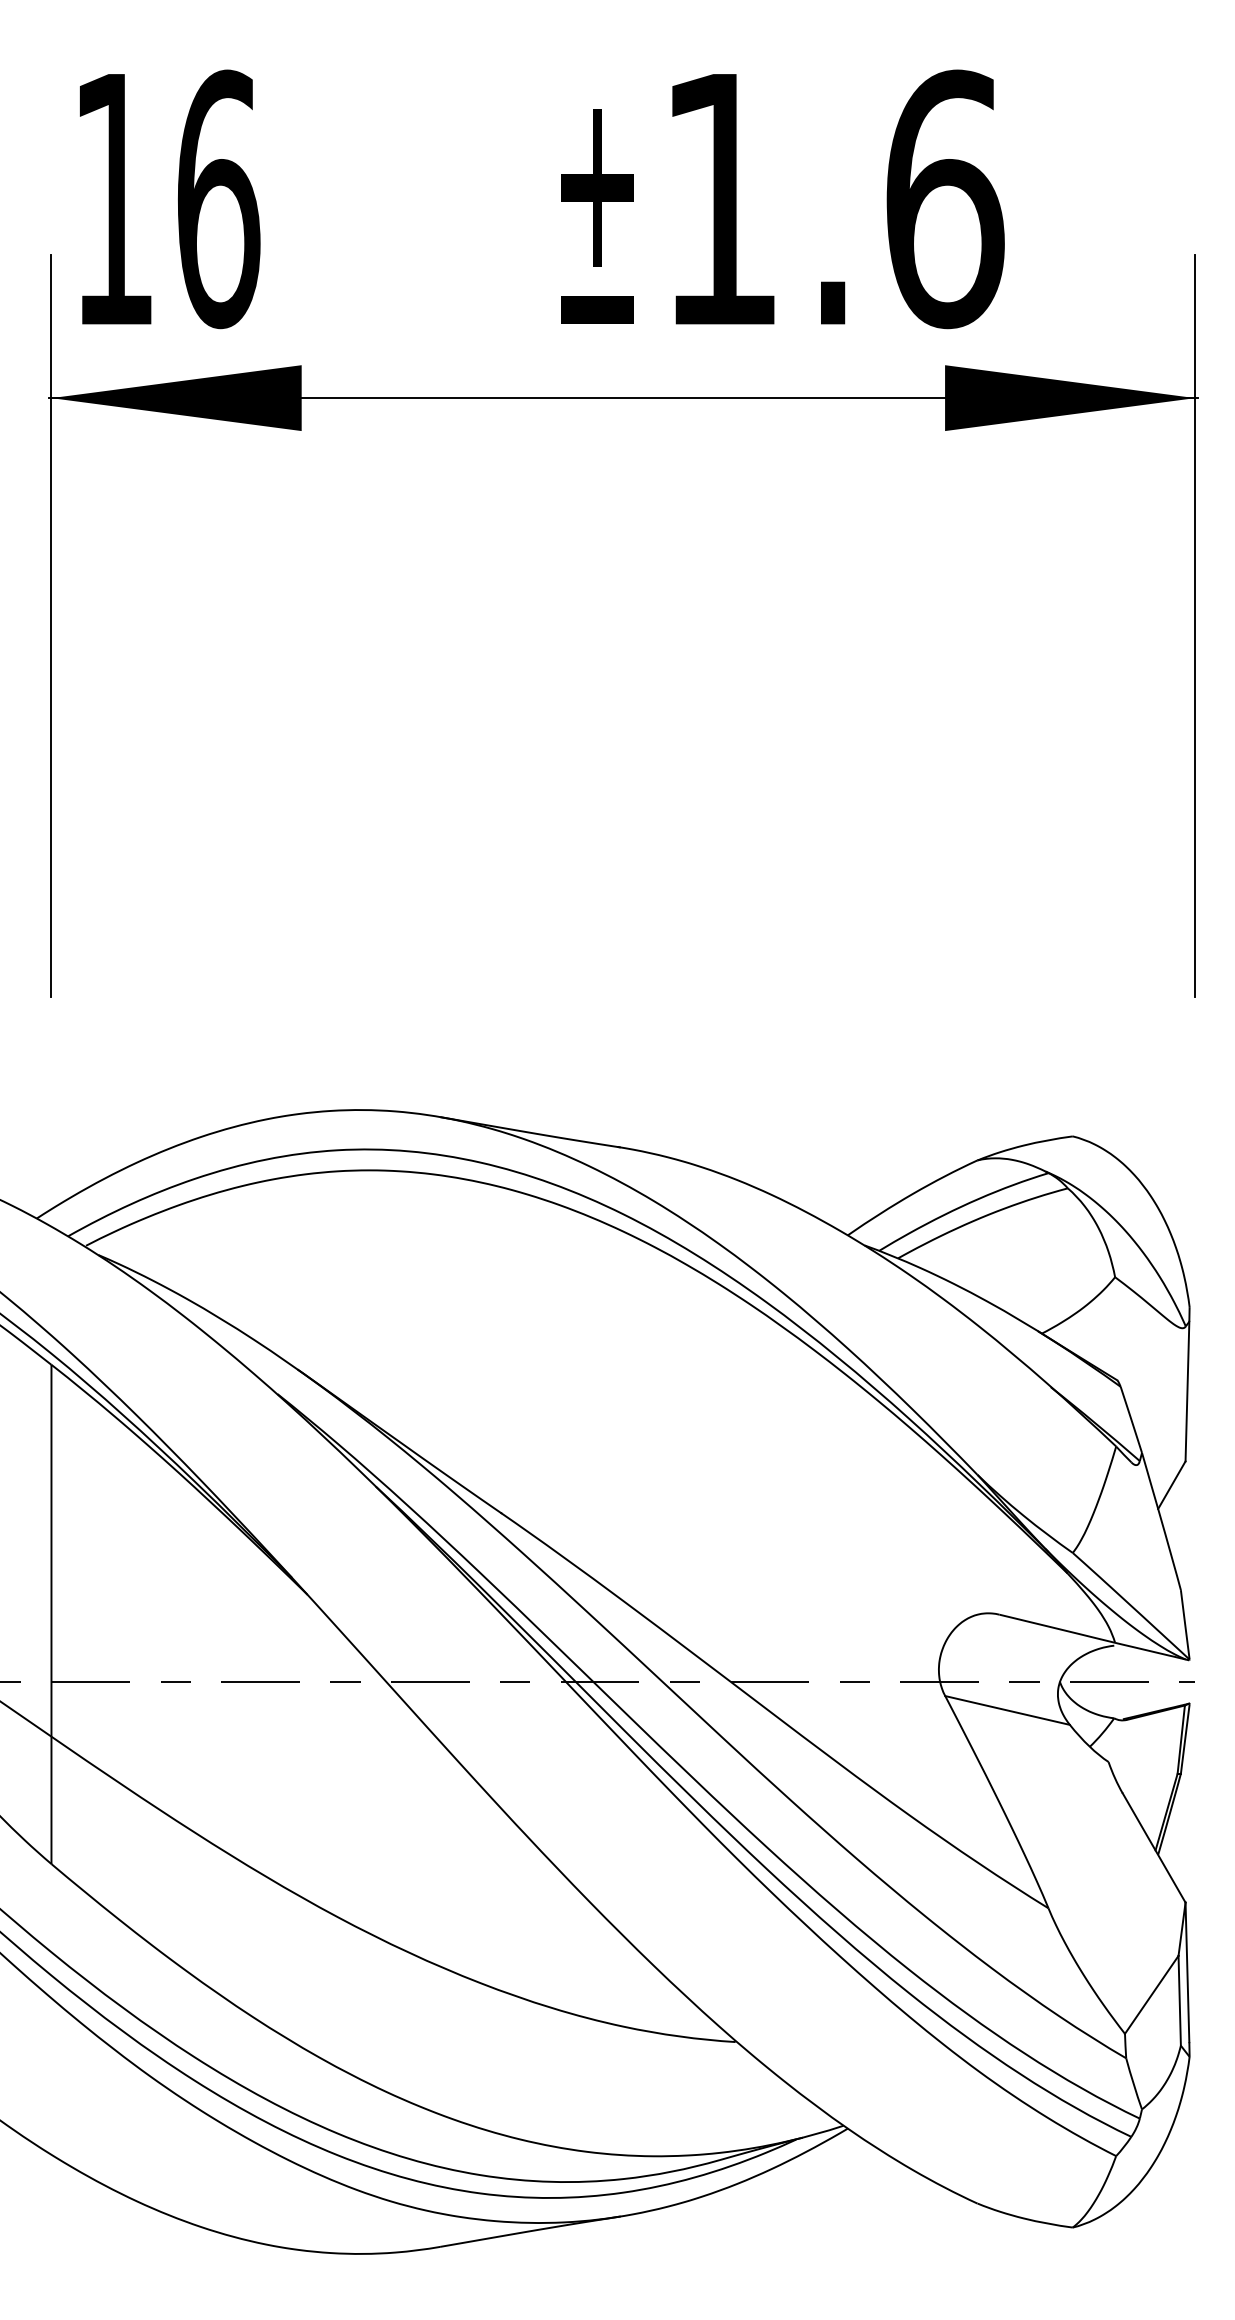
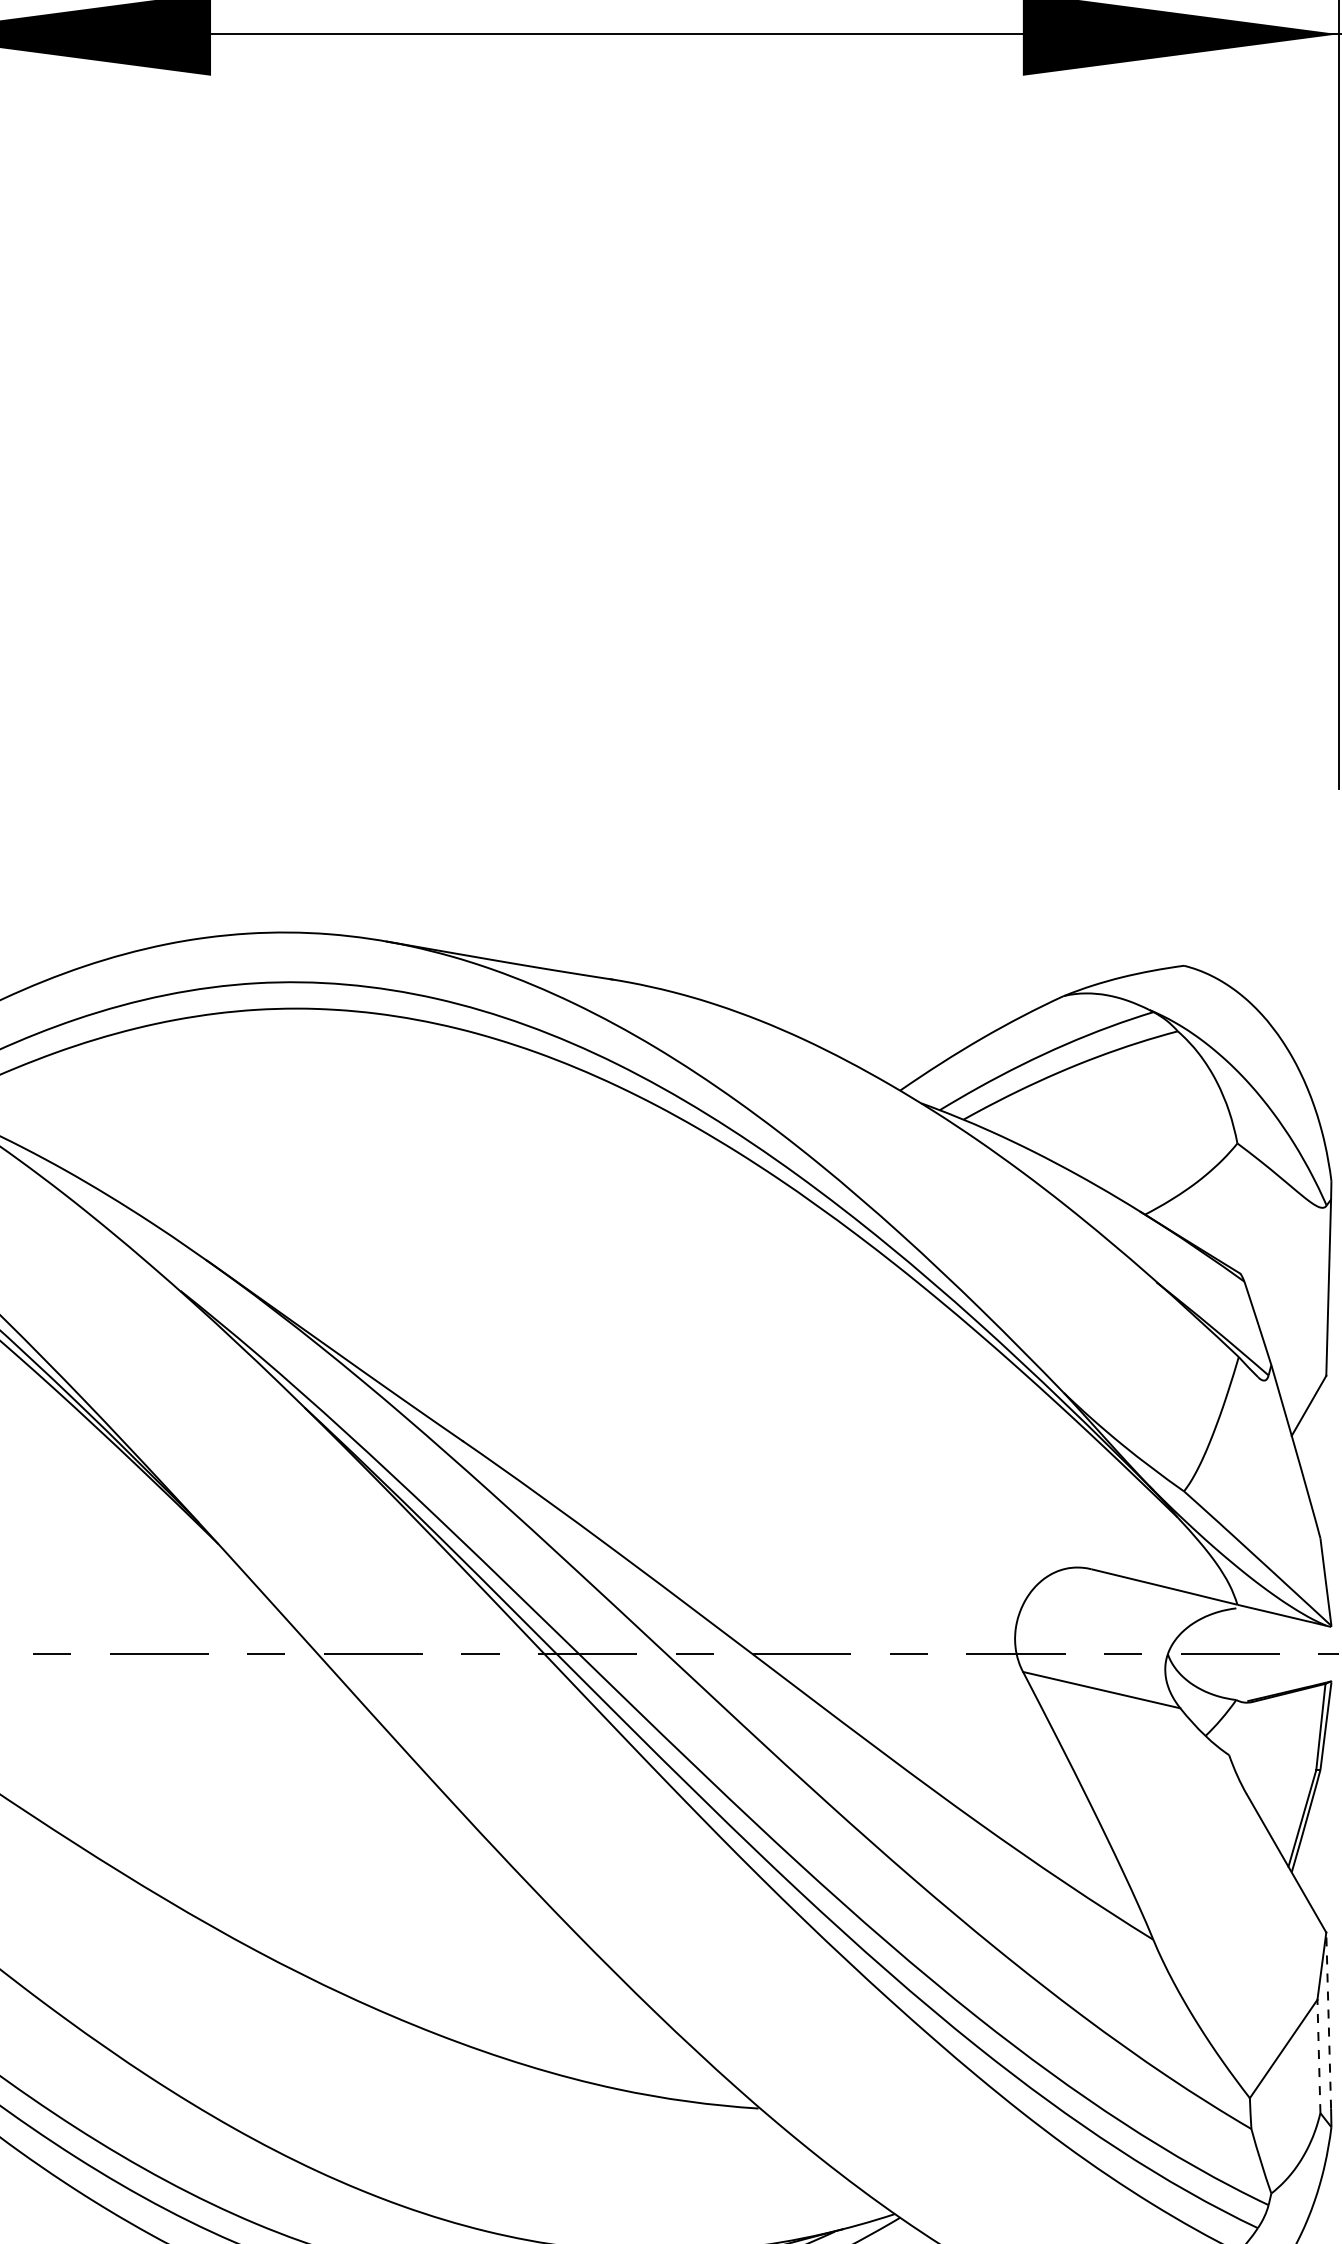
line: (1187, 1972) -> (1328, 2020), solid -> dashed
line: (1179, 2000) -> (1318, 2056), solid -> dashed

